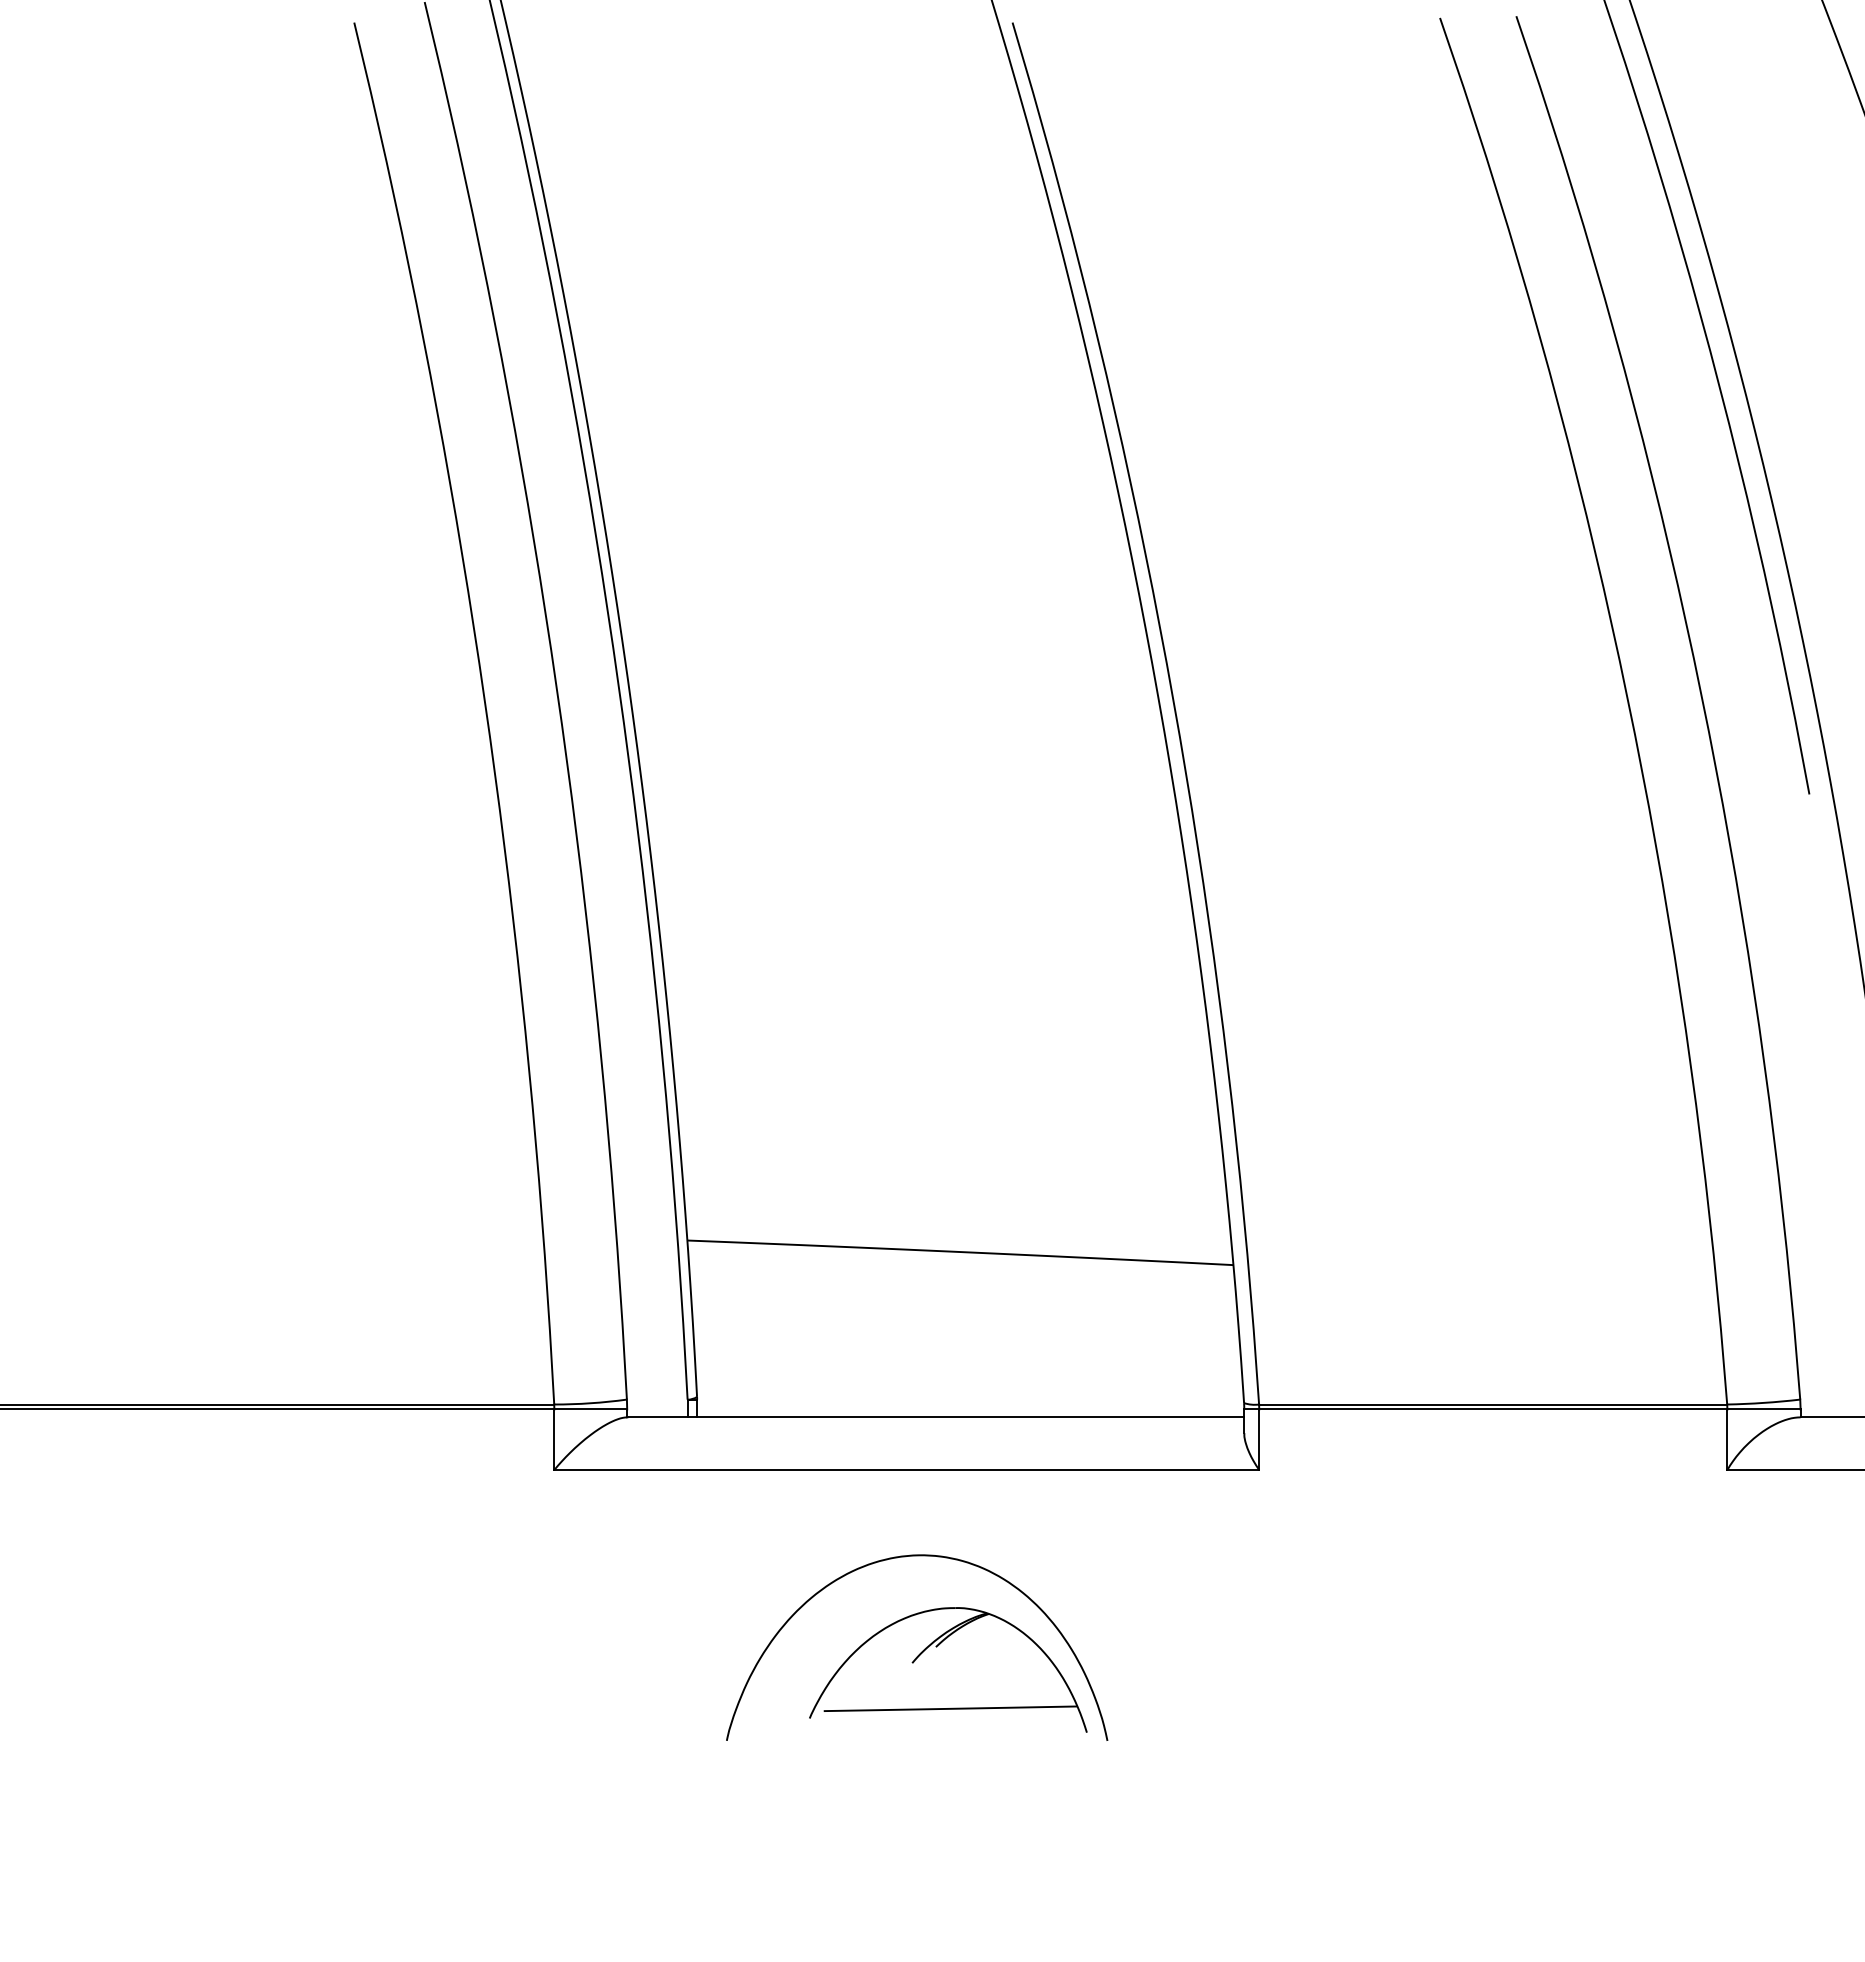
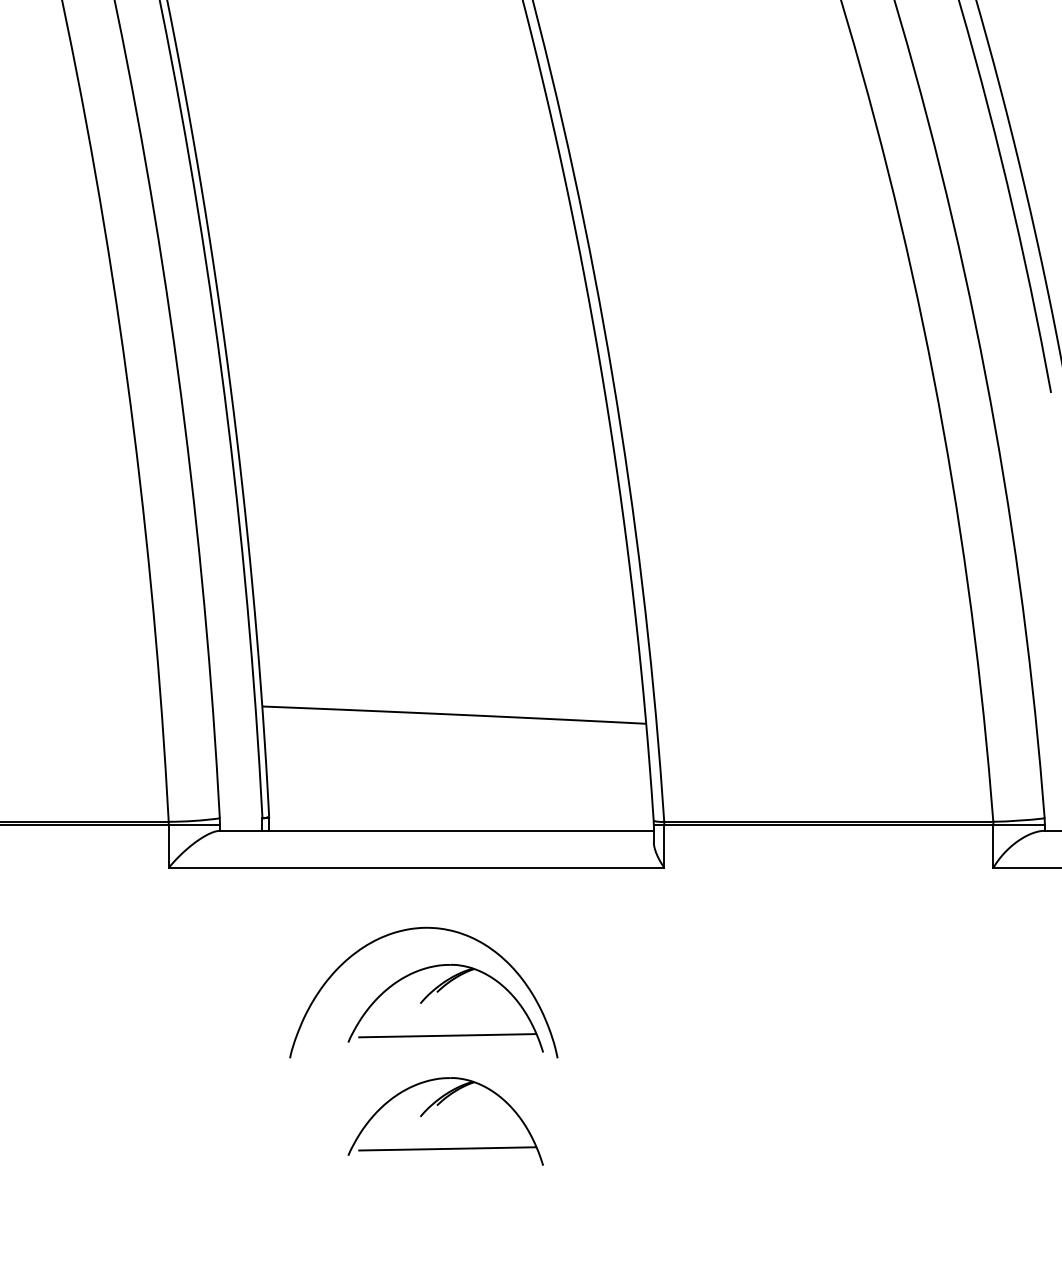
part: (936, 1808) -> (437, 1105), added

